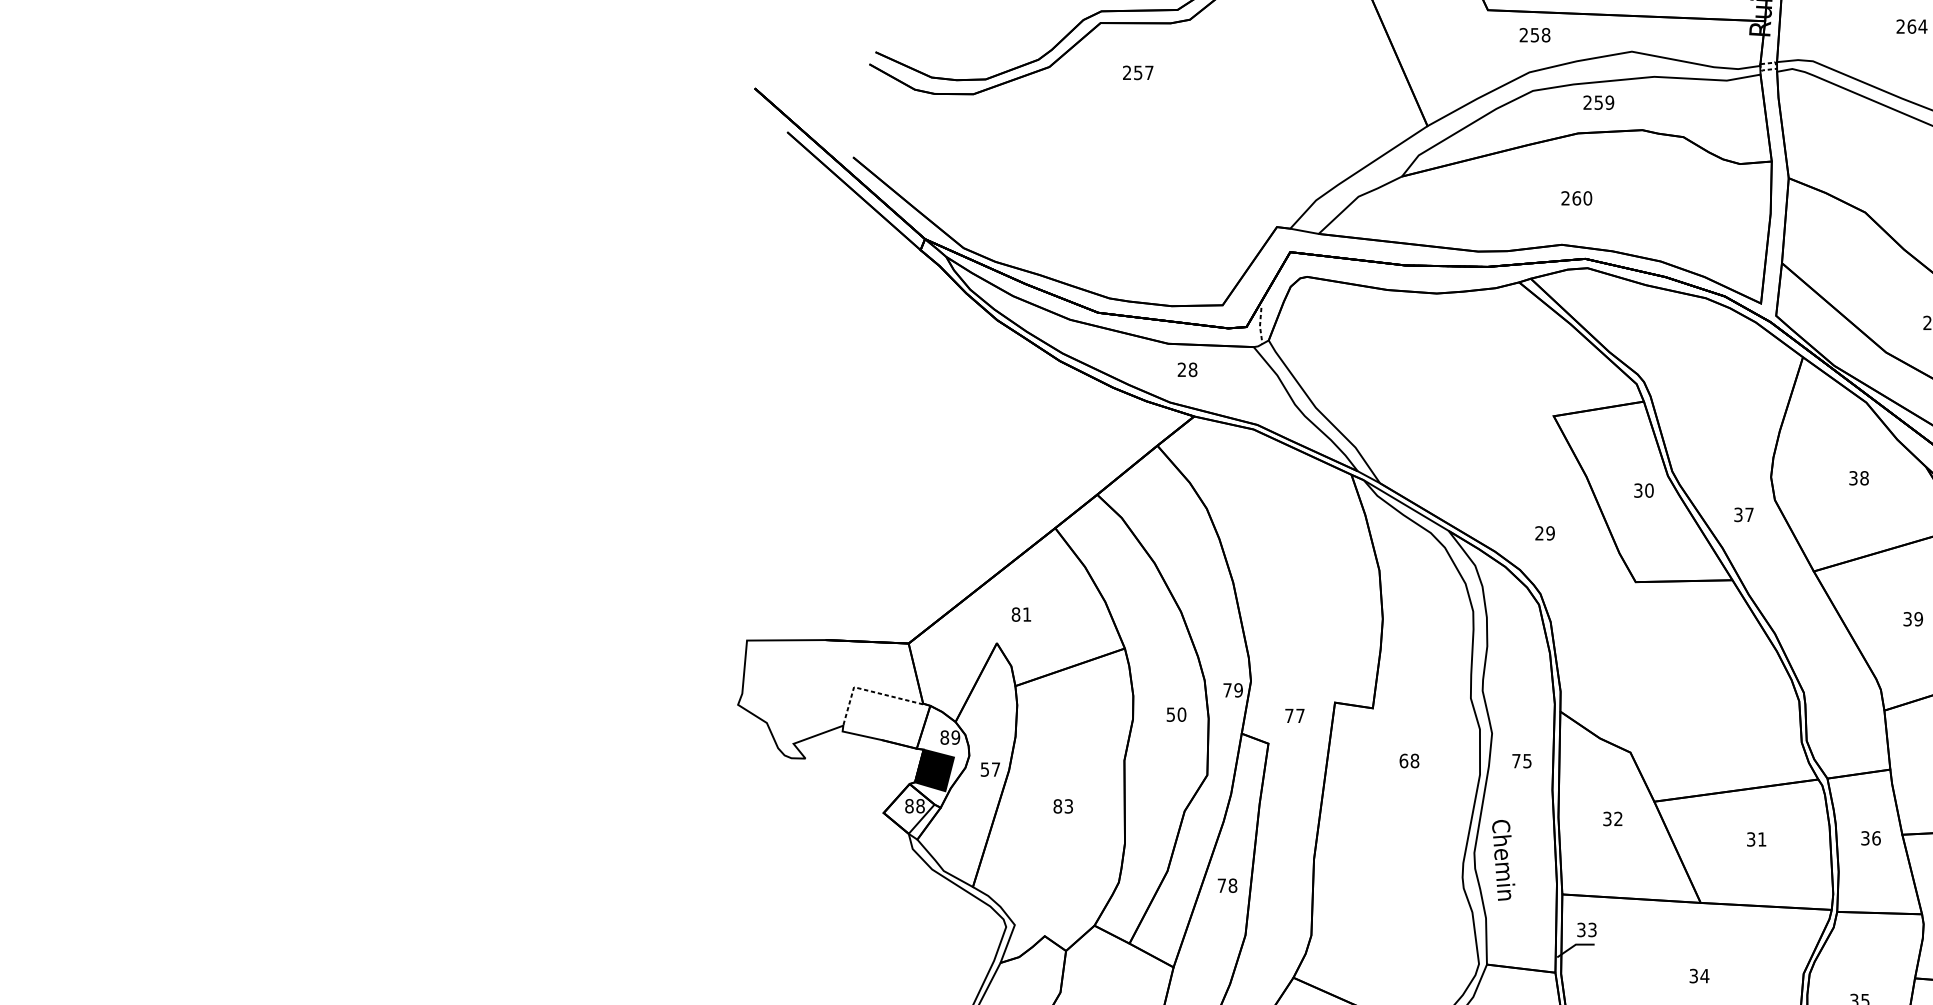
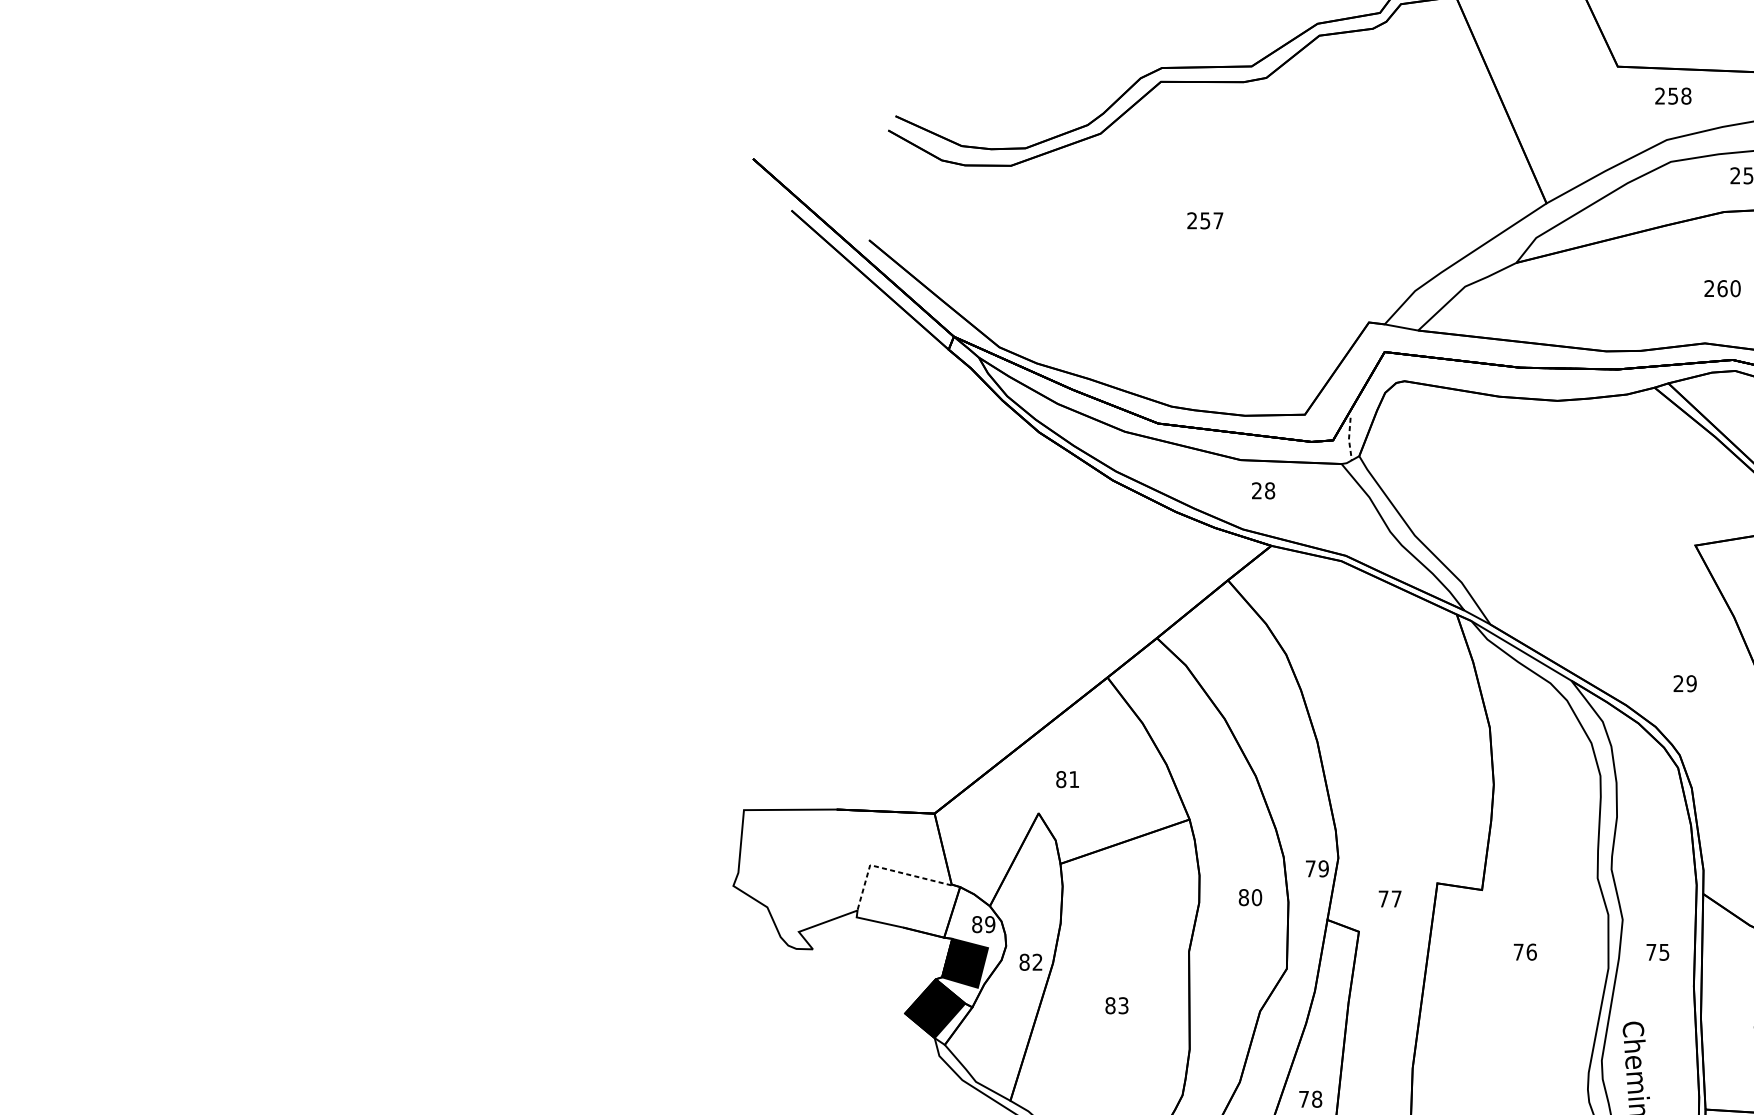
text: (1138, 72) -> (1205, 220), moved
text: (1170, 714) -> (1243, 897), 50 -> 80
text: (1409, 760) -> (1525, 951), 68 -> 76
text: (990, 769) -> (1031, 962), 57 -> 82
fill: (908, 808) -> (934, 1008), added

